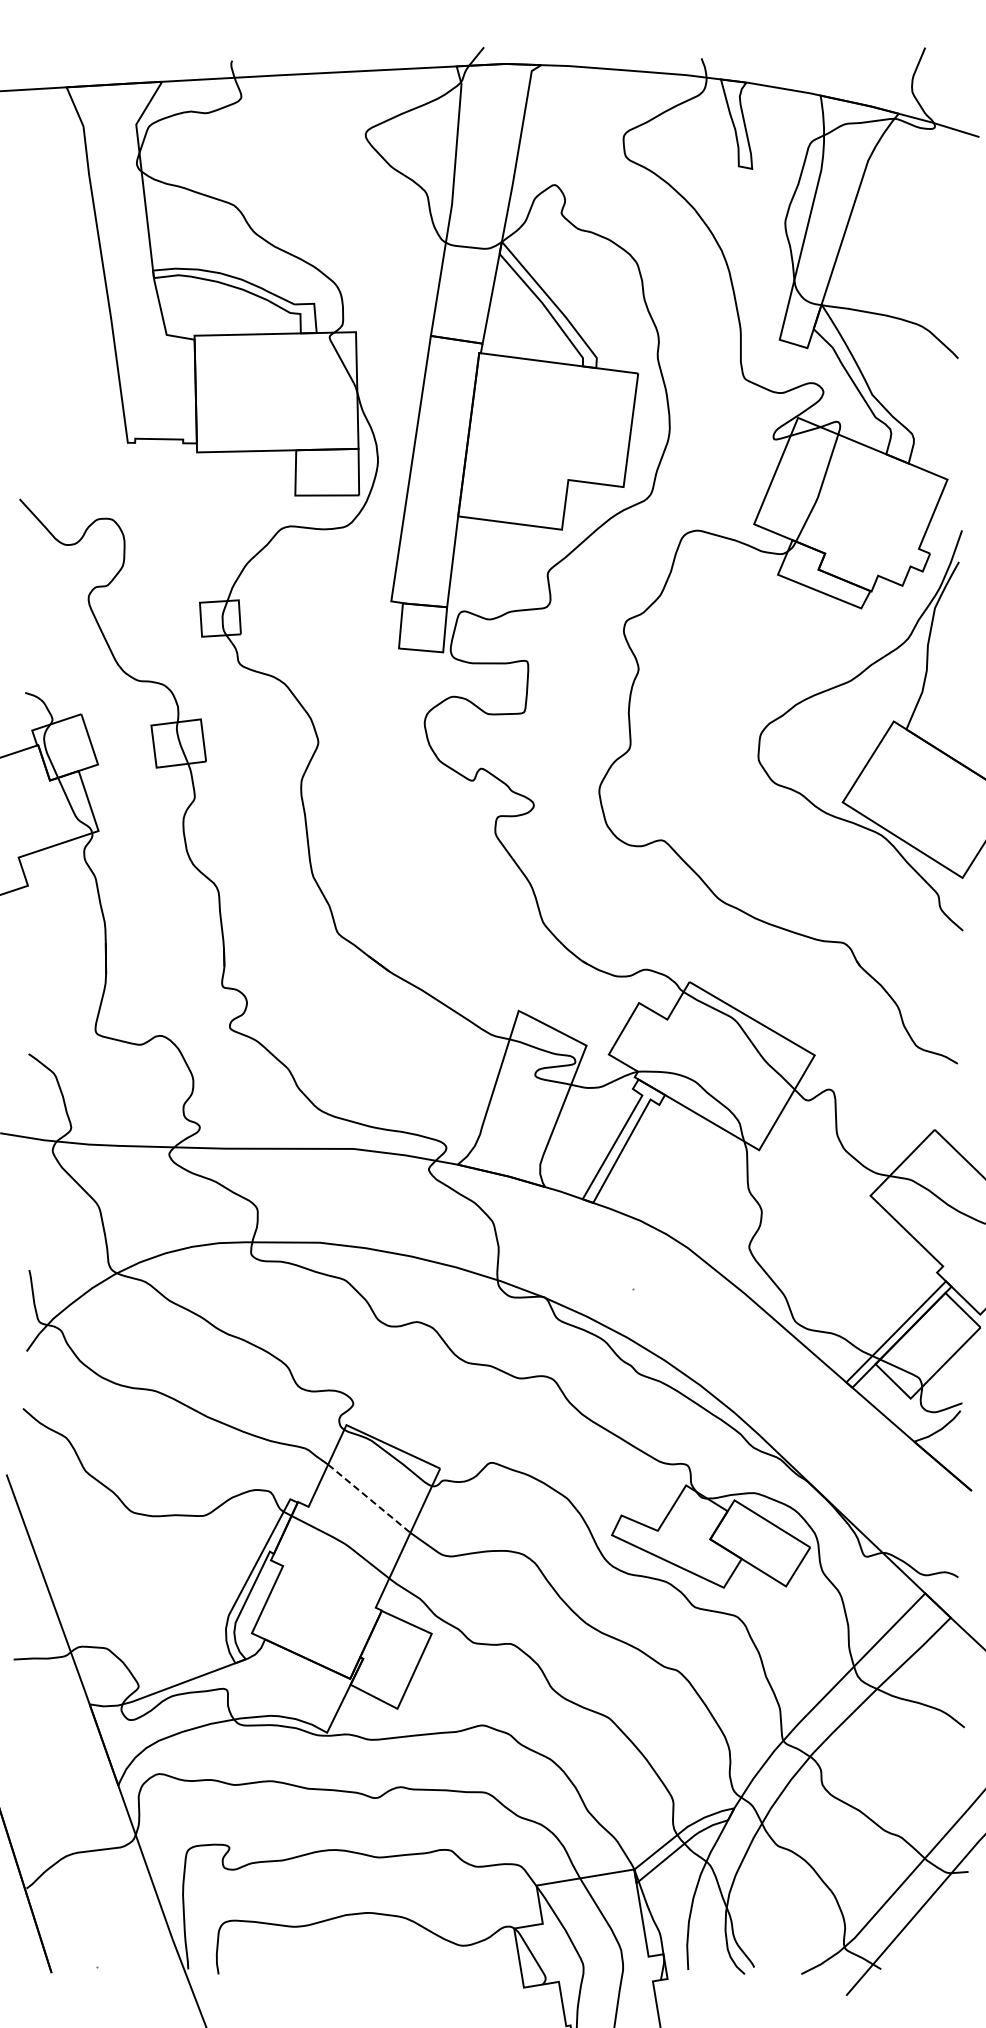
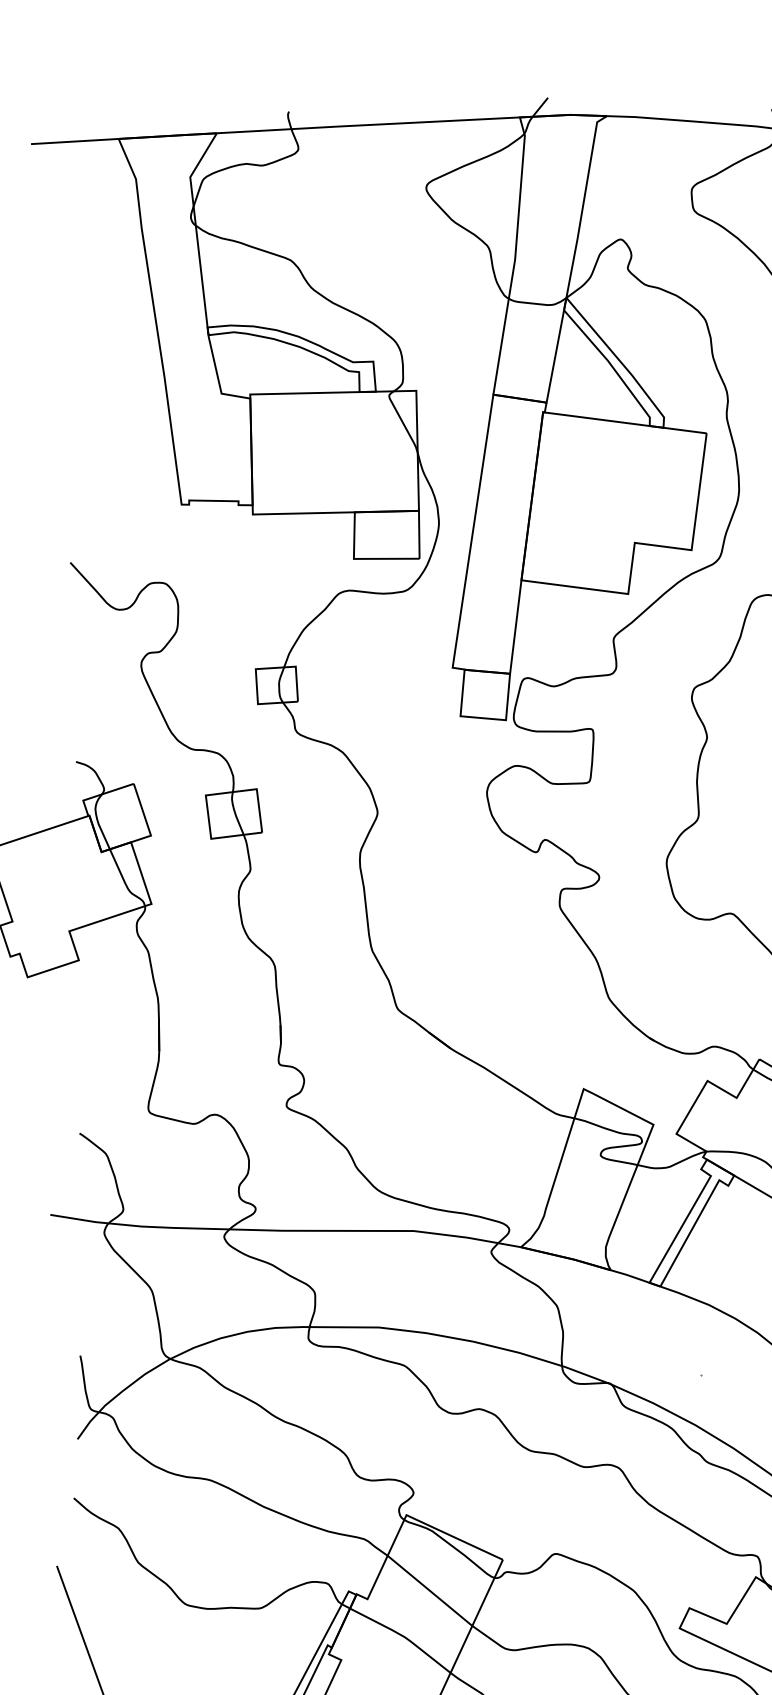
line: (369, 1499) -> (430, 1591), dashed -> solid

